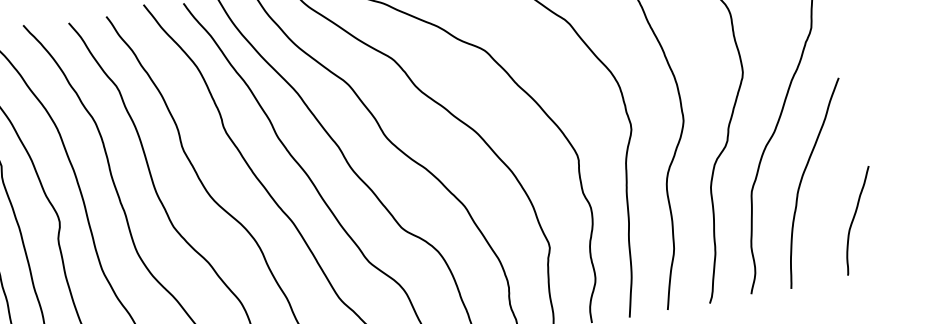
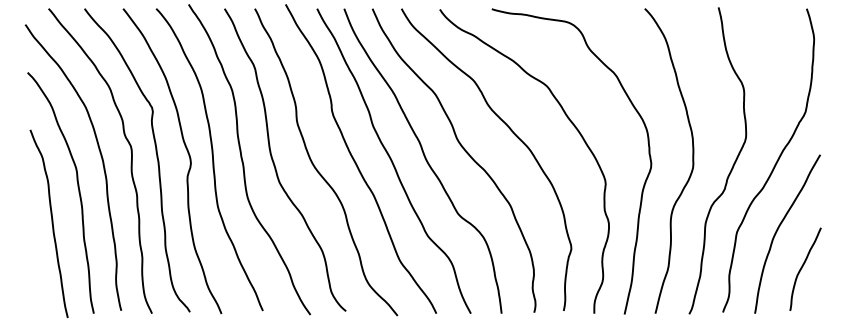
curve: (855, 217) -> (803, 266), moved

